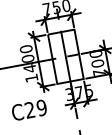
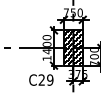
hatch: (64, 56) -> (72, 47), added

